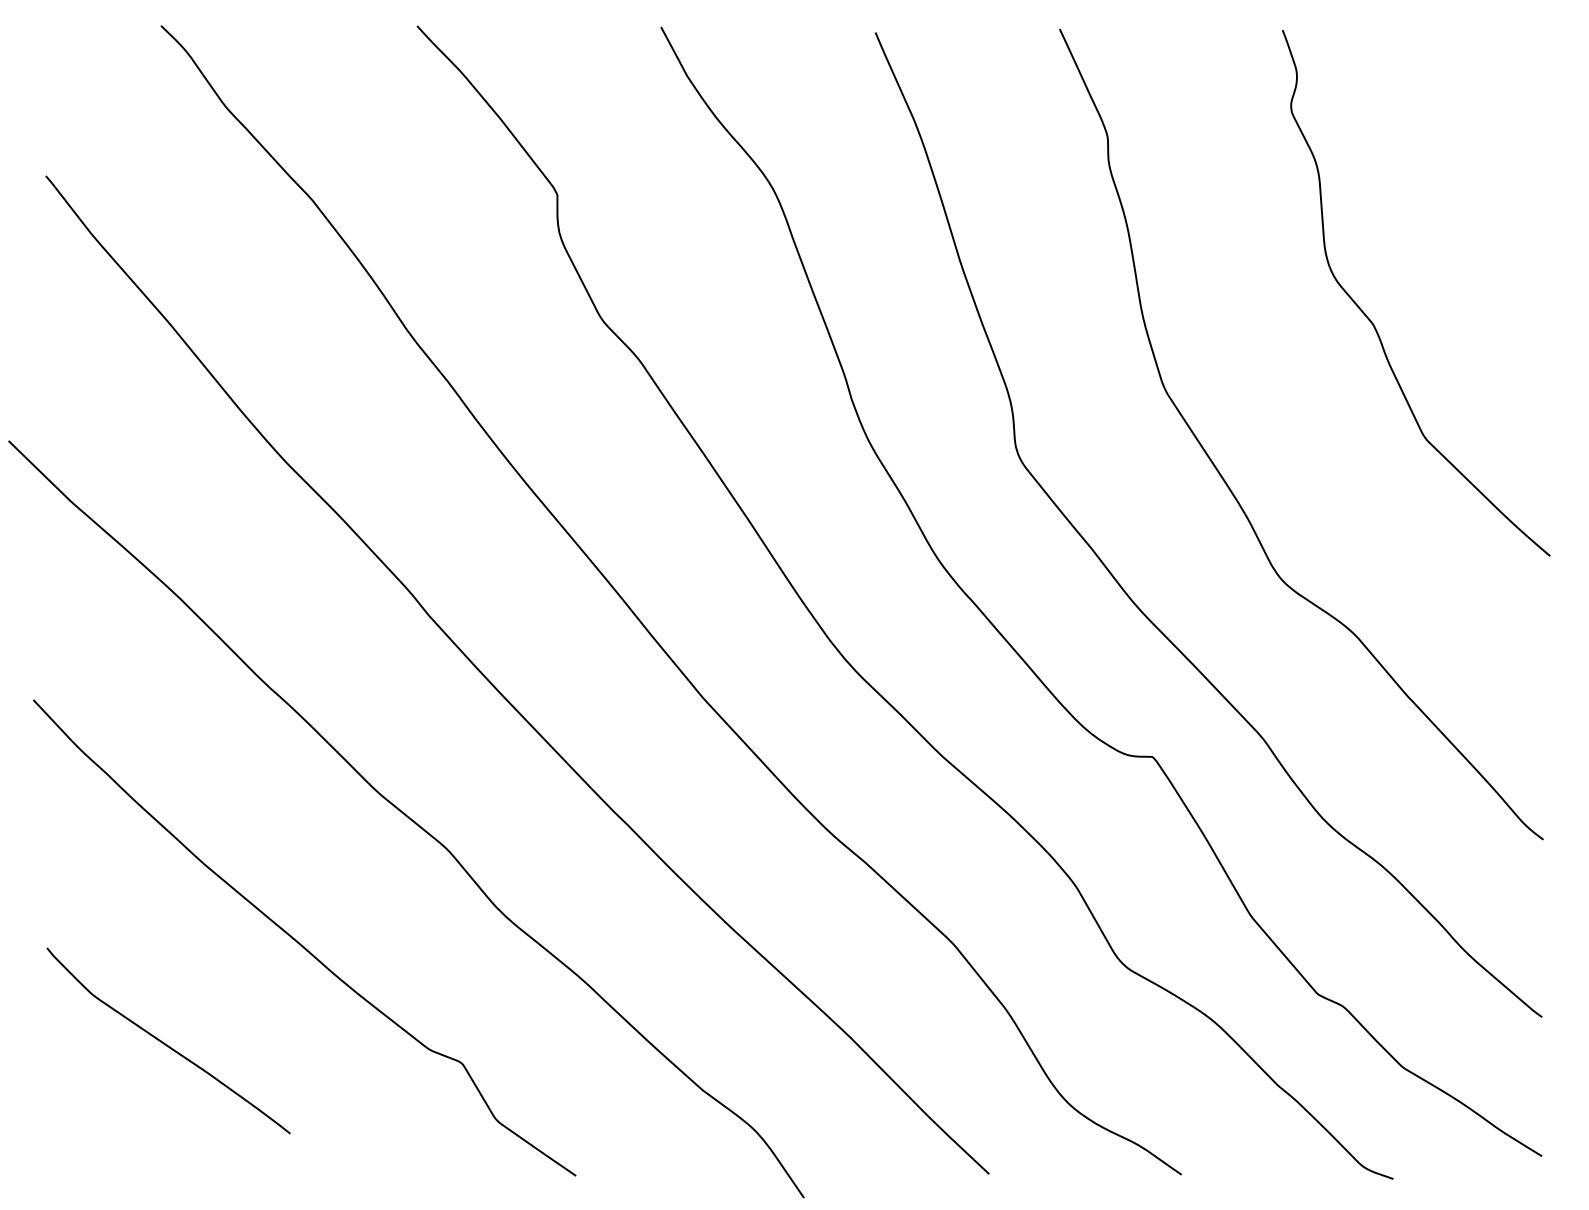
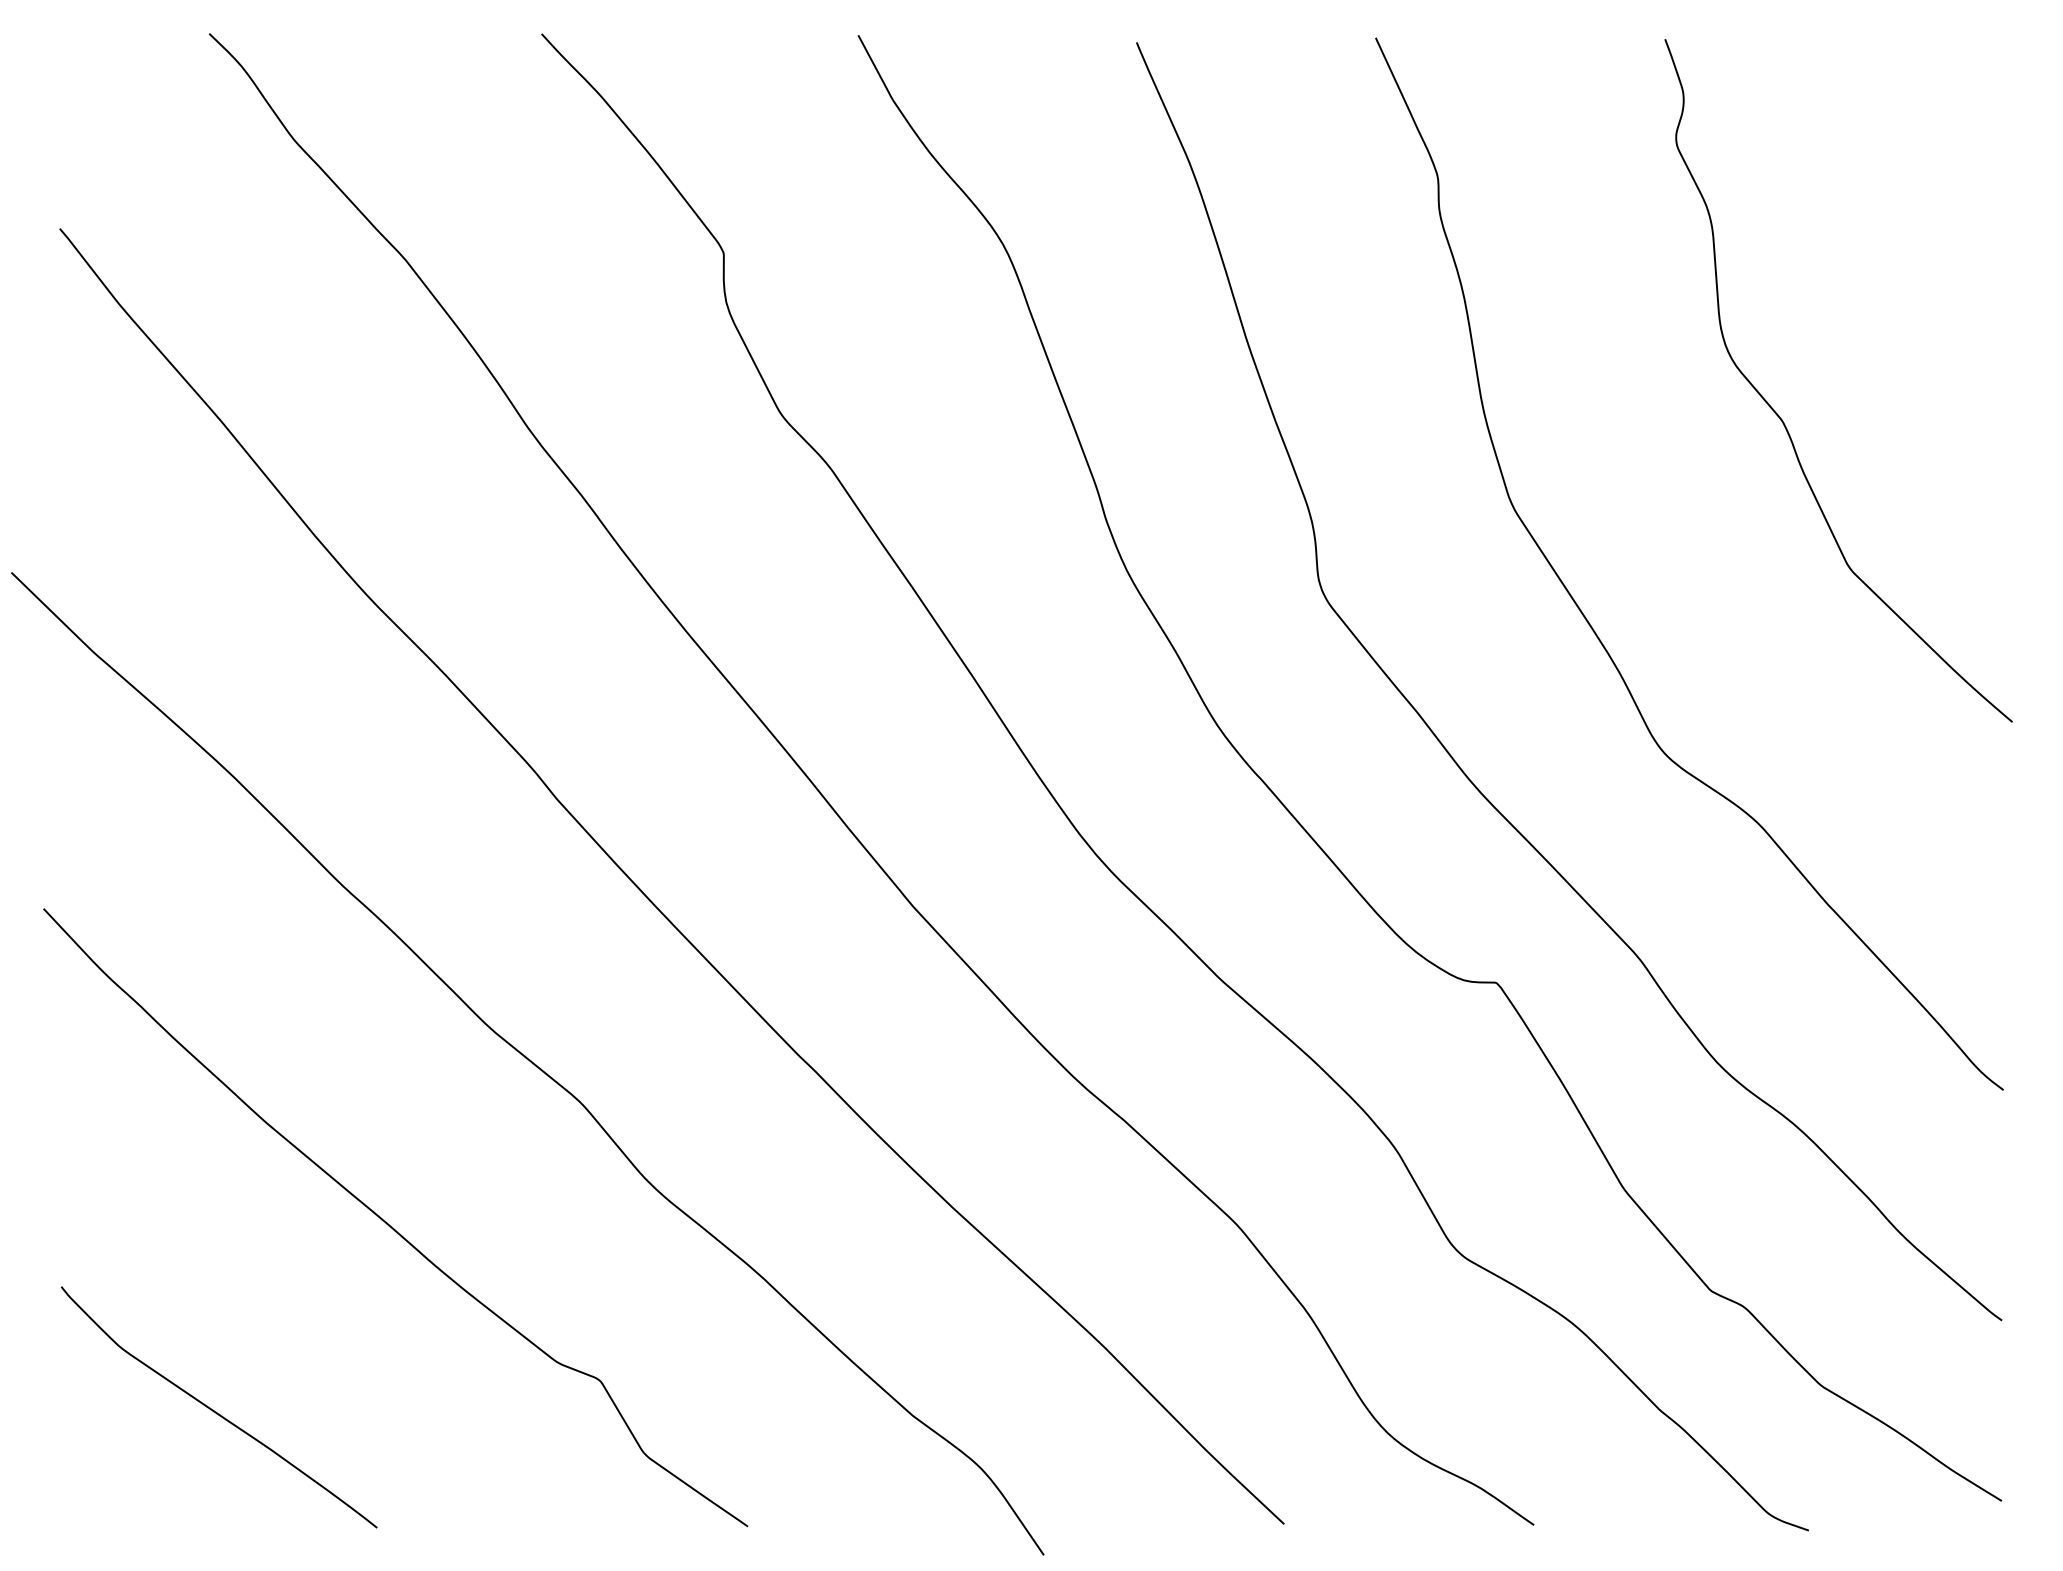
curve: (166, 1044) -> (216, 1411), moved

